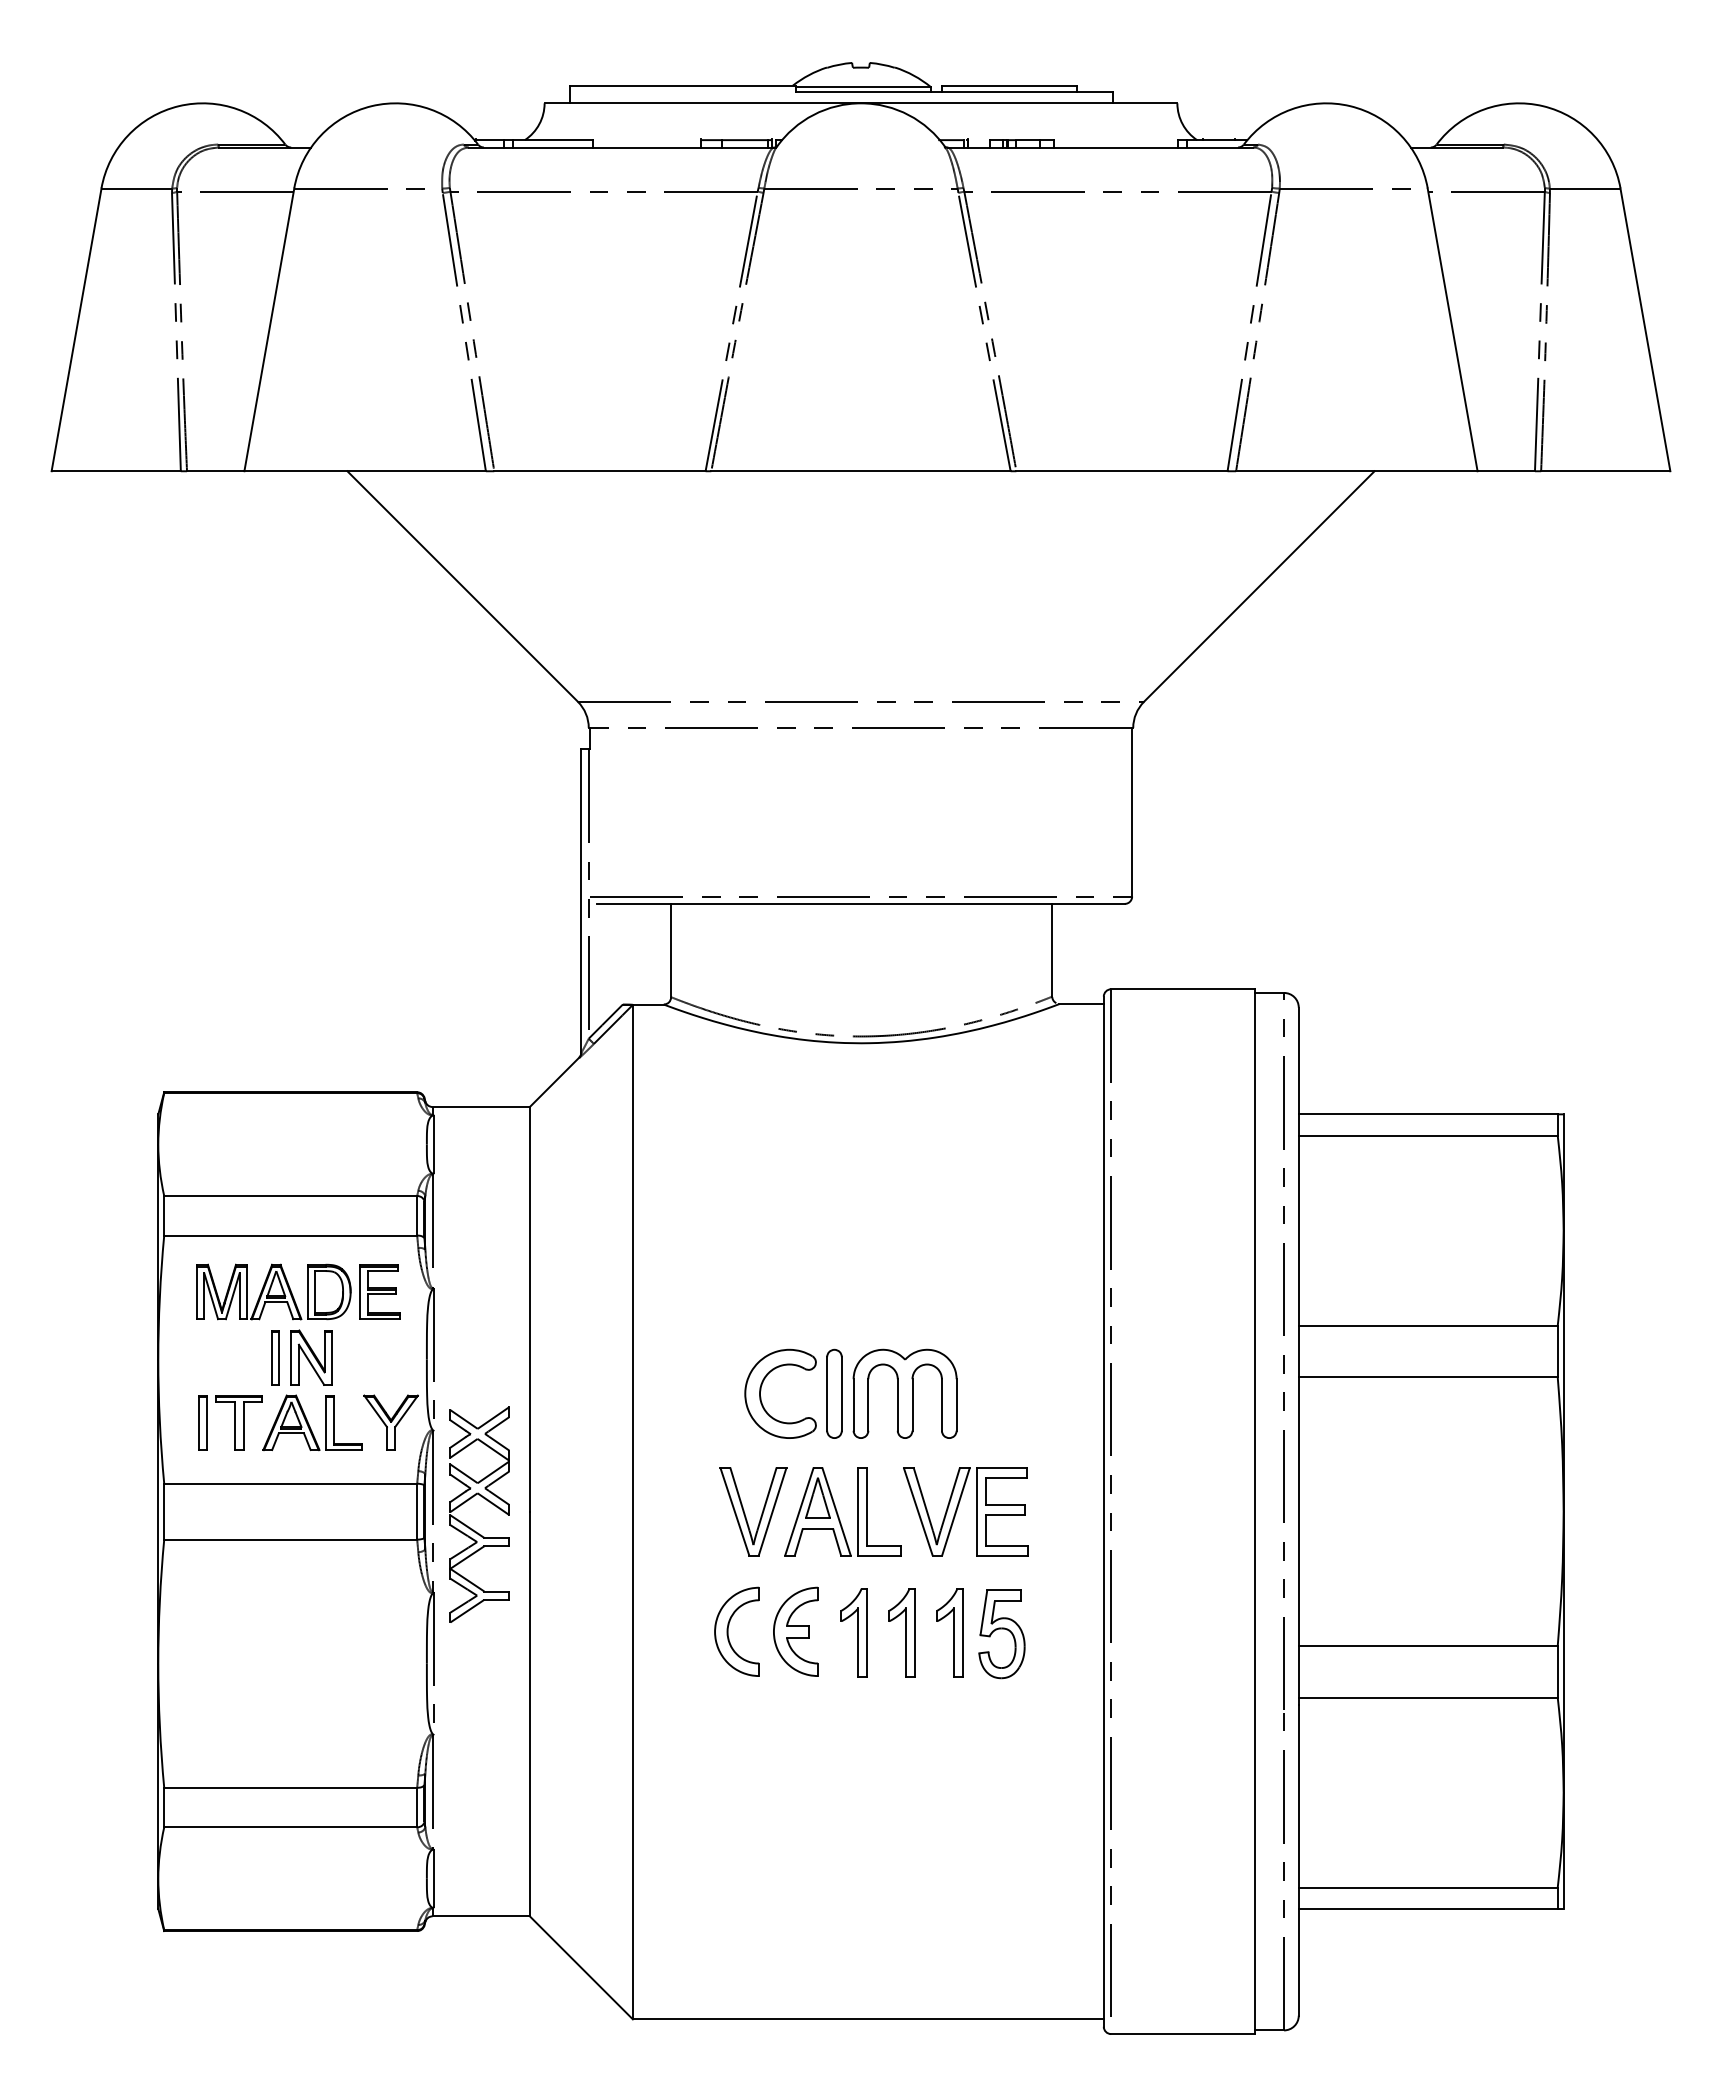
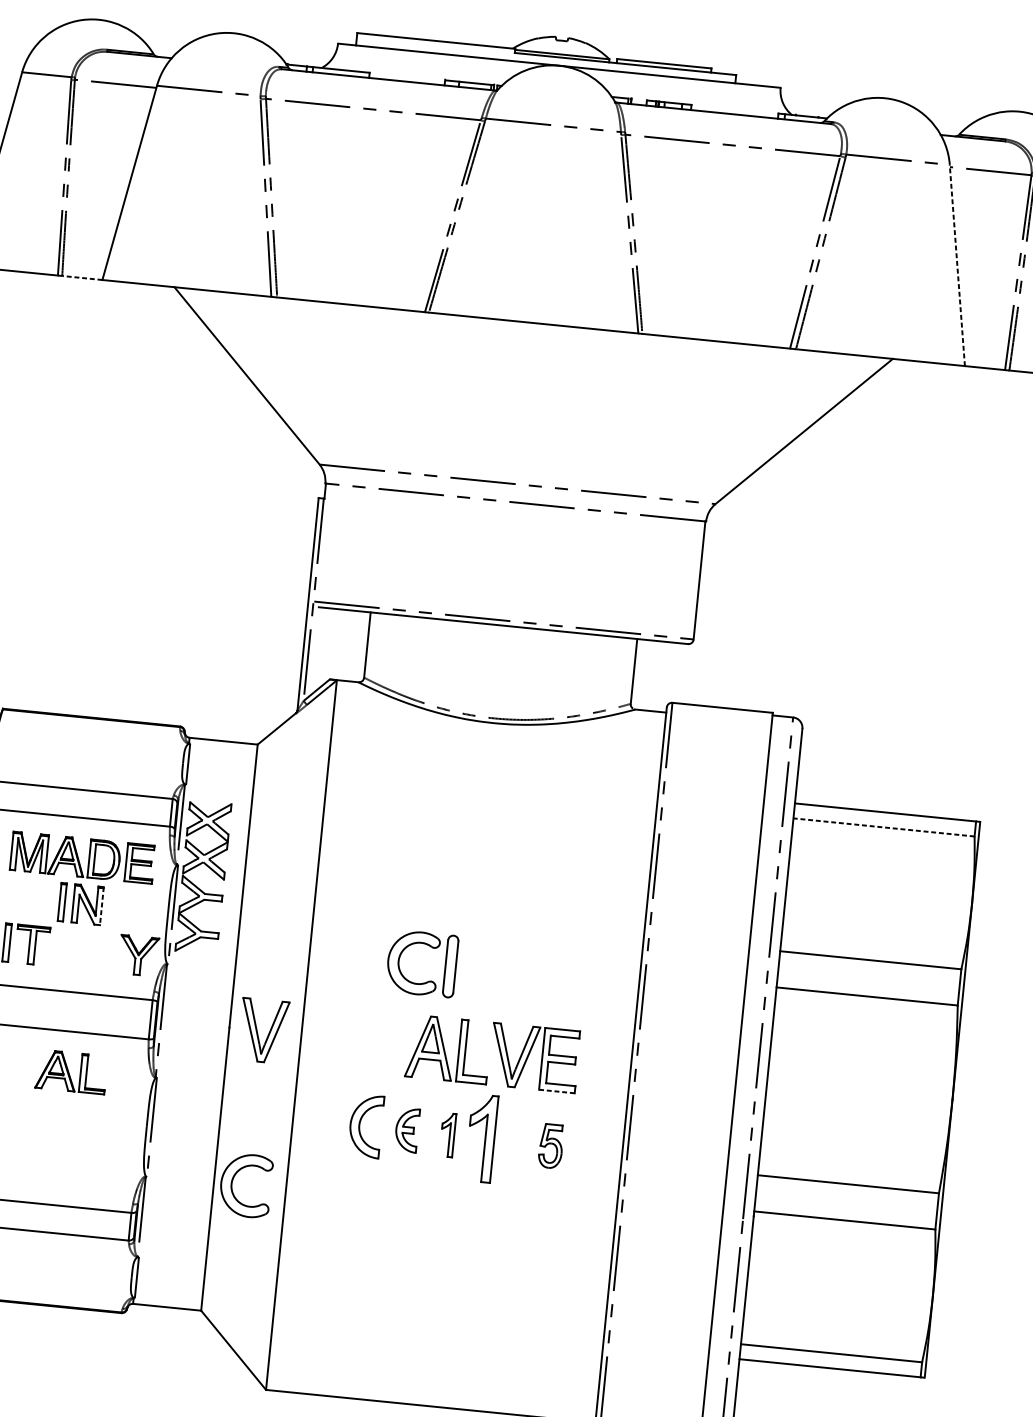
line: (1452, 329) -> (957, 265), solid -> dashed
line: (215, 471) -> (82, 278), solid -> dashed
line: (1427, 1135) -> (883, 827), solid -> dashed
line: (332, 1358) -> (102, 906), solid -> dashed
part: (904, 1393) -> (499, 971), removed
part: (312, 1422) -> (71, 1071), moved
part: (487, 1501) -> (209, 868), moved
part: (745, 1513) -> (257, 1031), moved
line: (1002, 1555) -> (556, 1091), solid -> dashed
part: (795, 1631) -> (406, 1129), size x0.7
part: (853, 1632) -> (447, 1134), size x0.7
part: (901, 1632) -> (480, 1138), size x1.4
part: (949, 1632) -> (514, 1141), removed
part: (1001, 1634) -> (550, 1146), size x0.7
part: (556, 1729) -> (232, 1181), added

